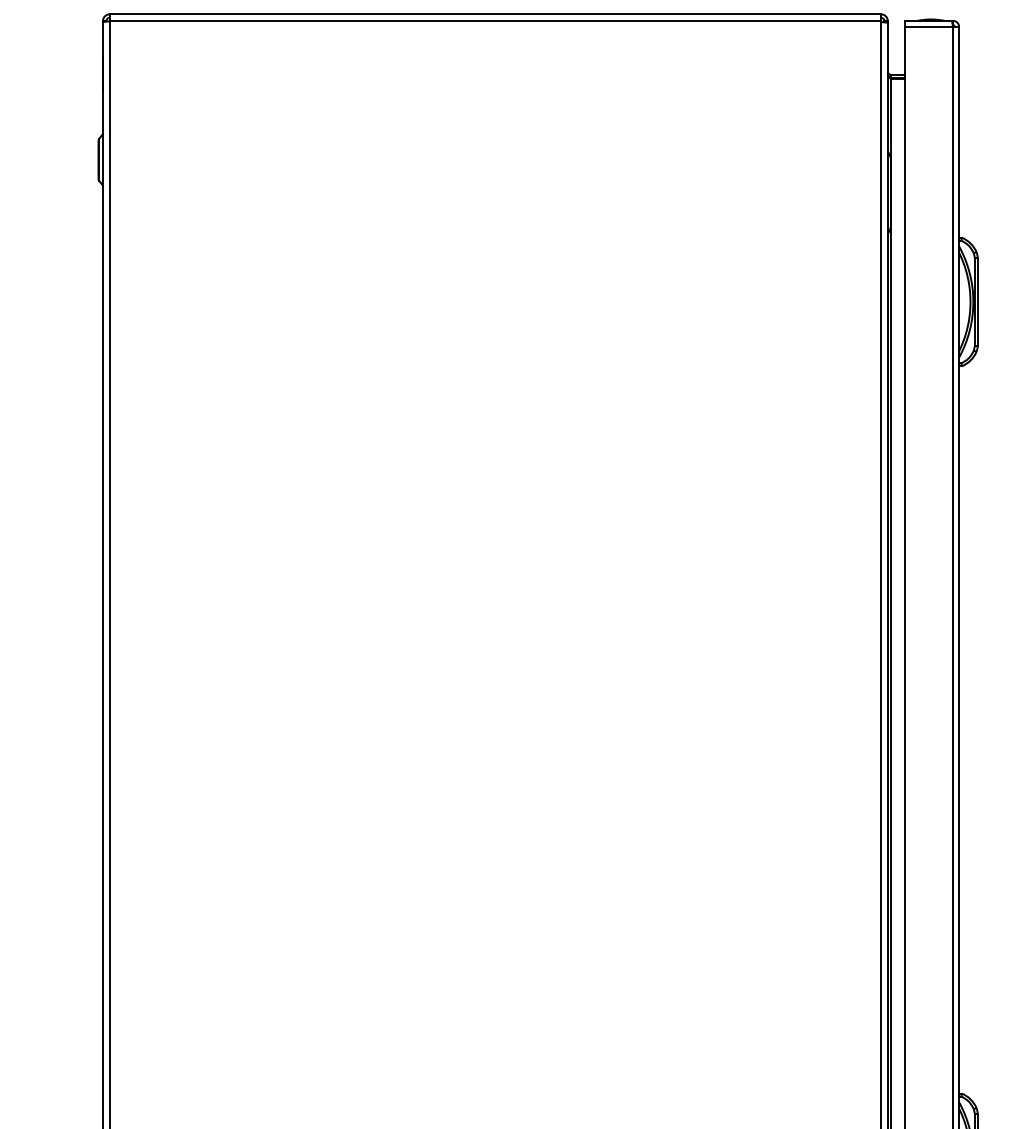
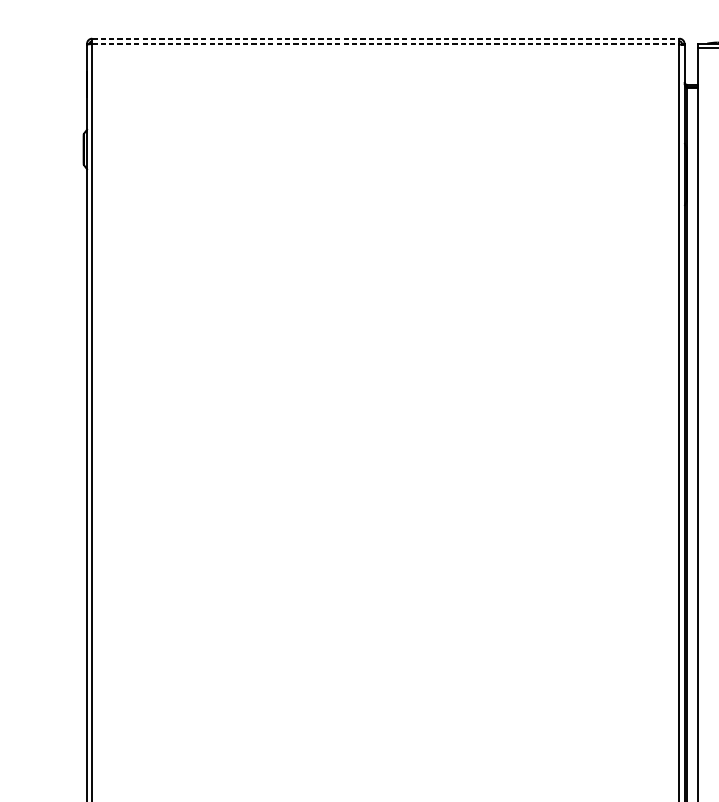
line: (495, 14) -> (385, 38), solid -> dashed
line: (495, 21) -> (385, 44), solid -> dashed

